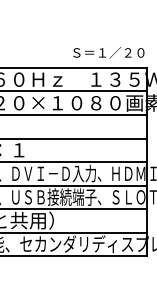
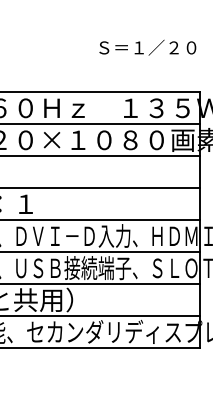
text: (108, 52) -> (147, 47), moved

